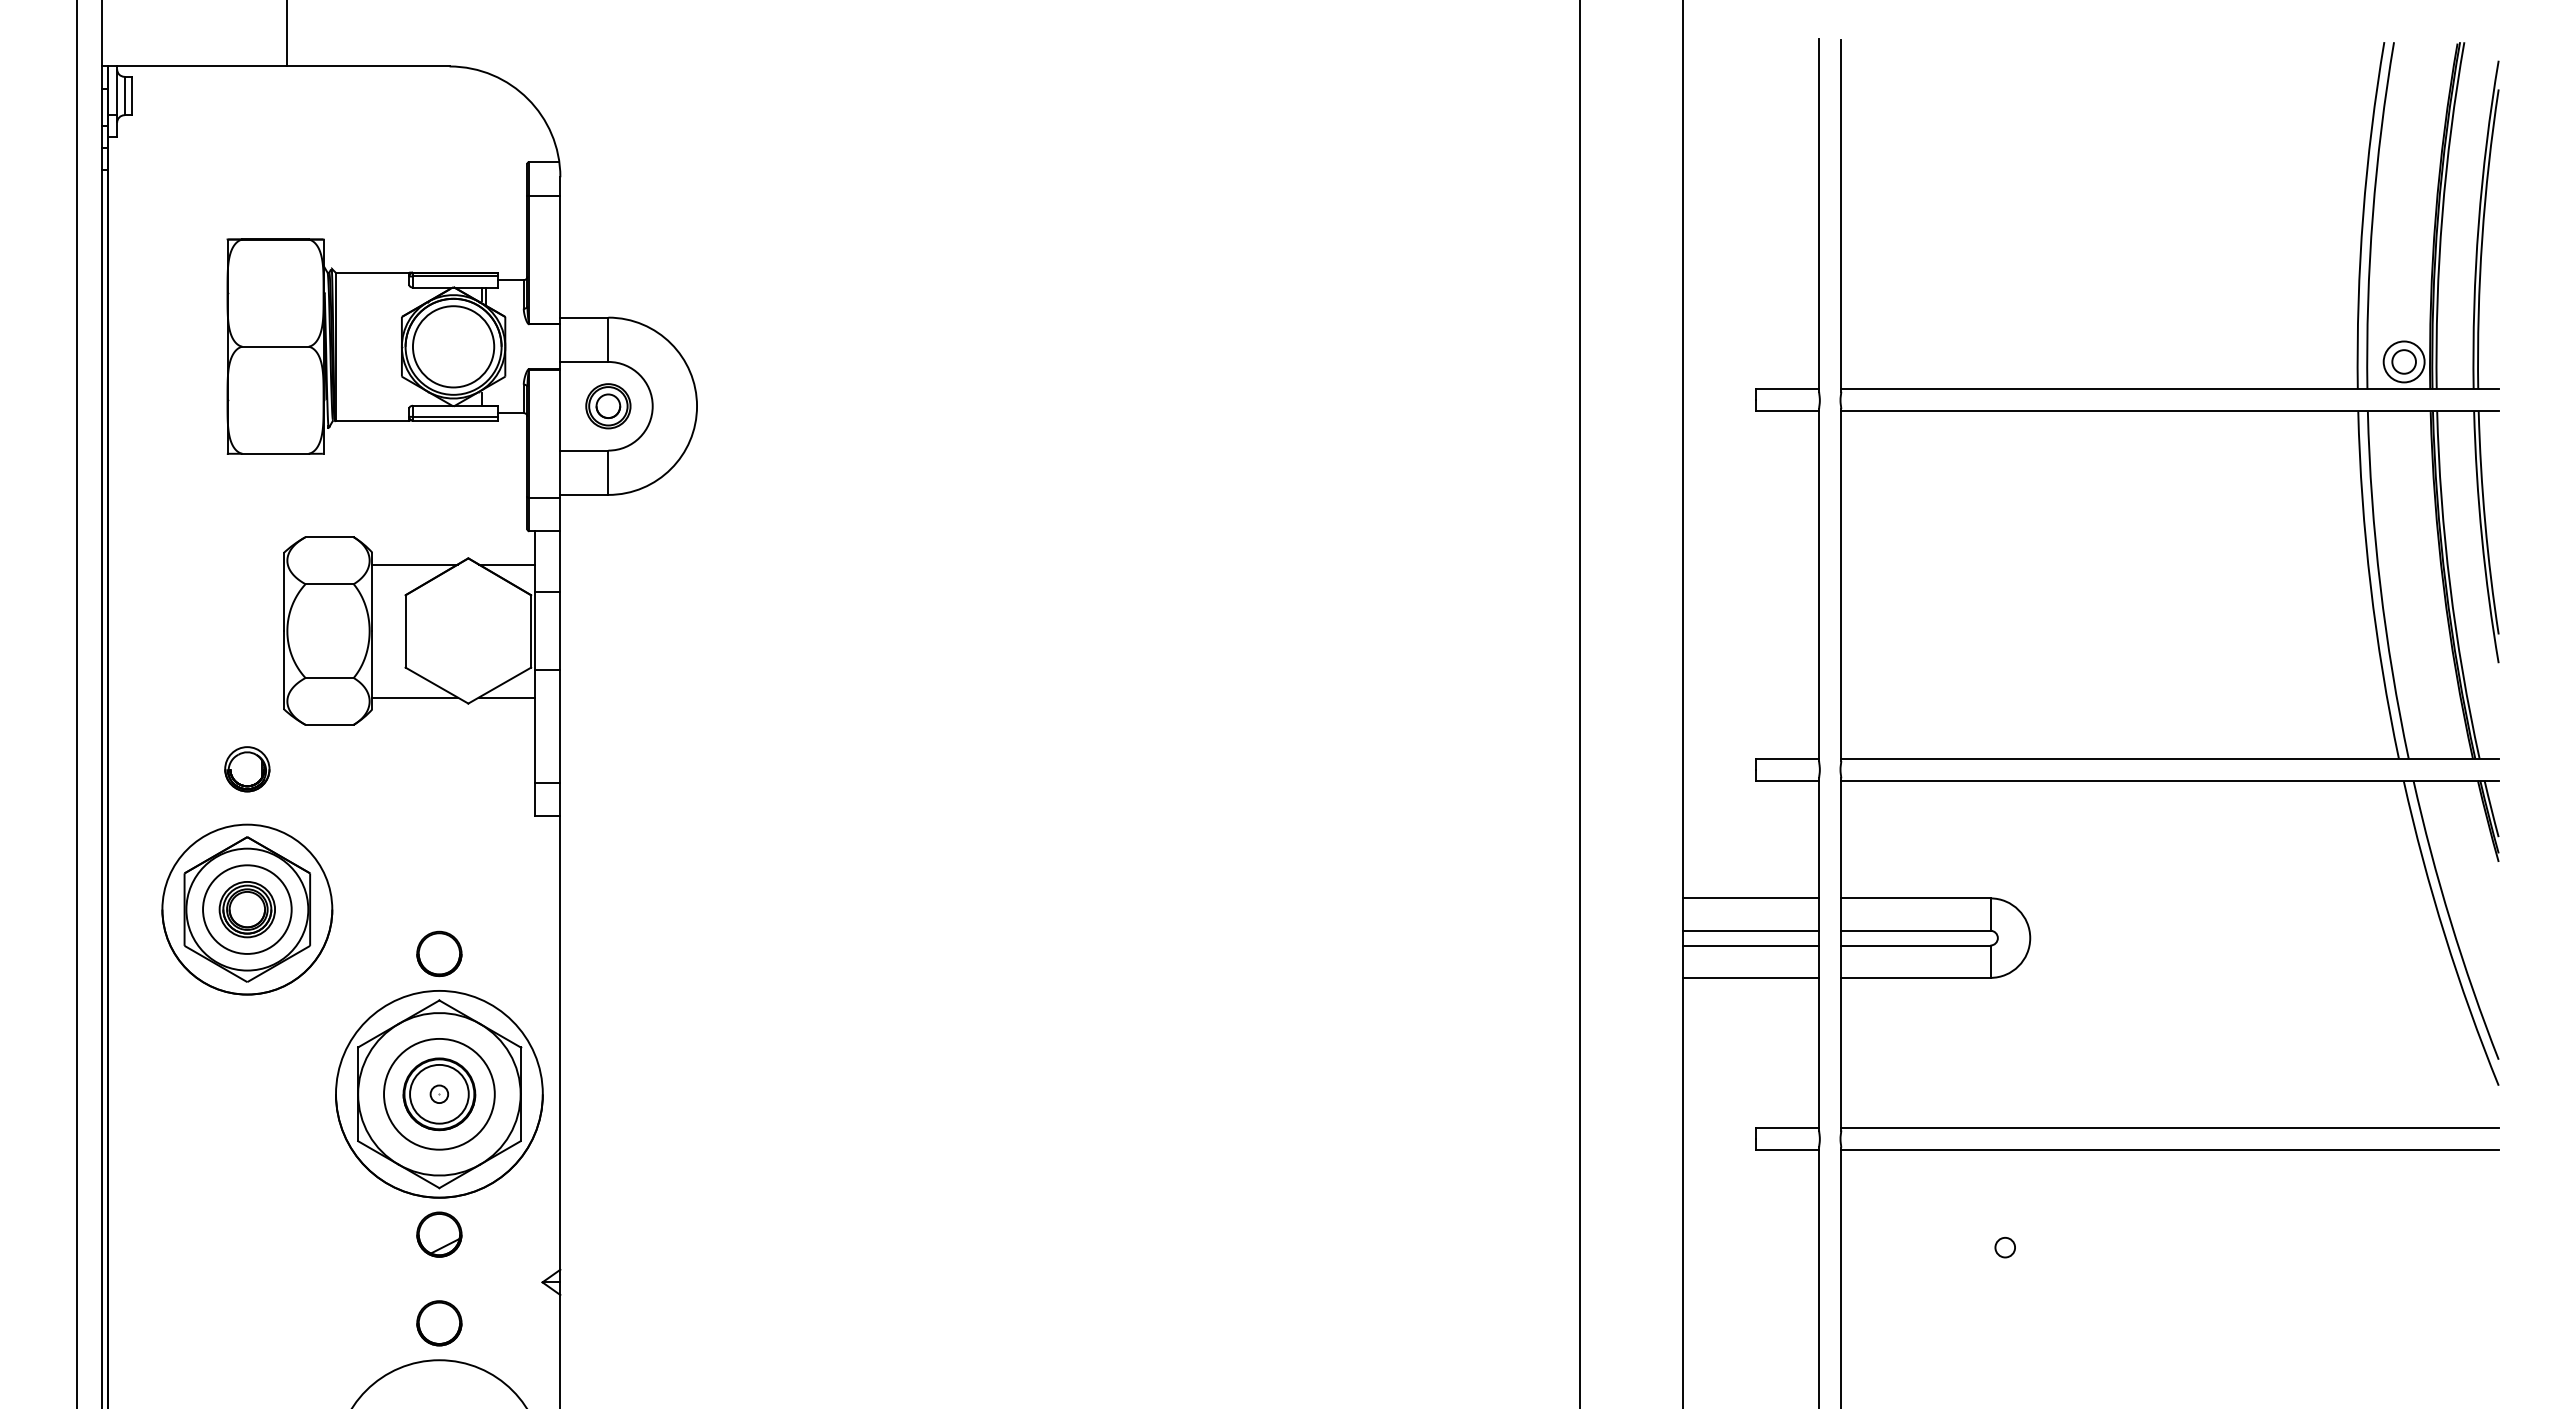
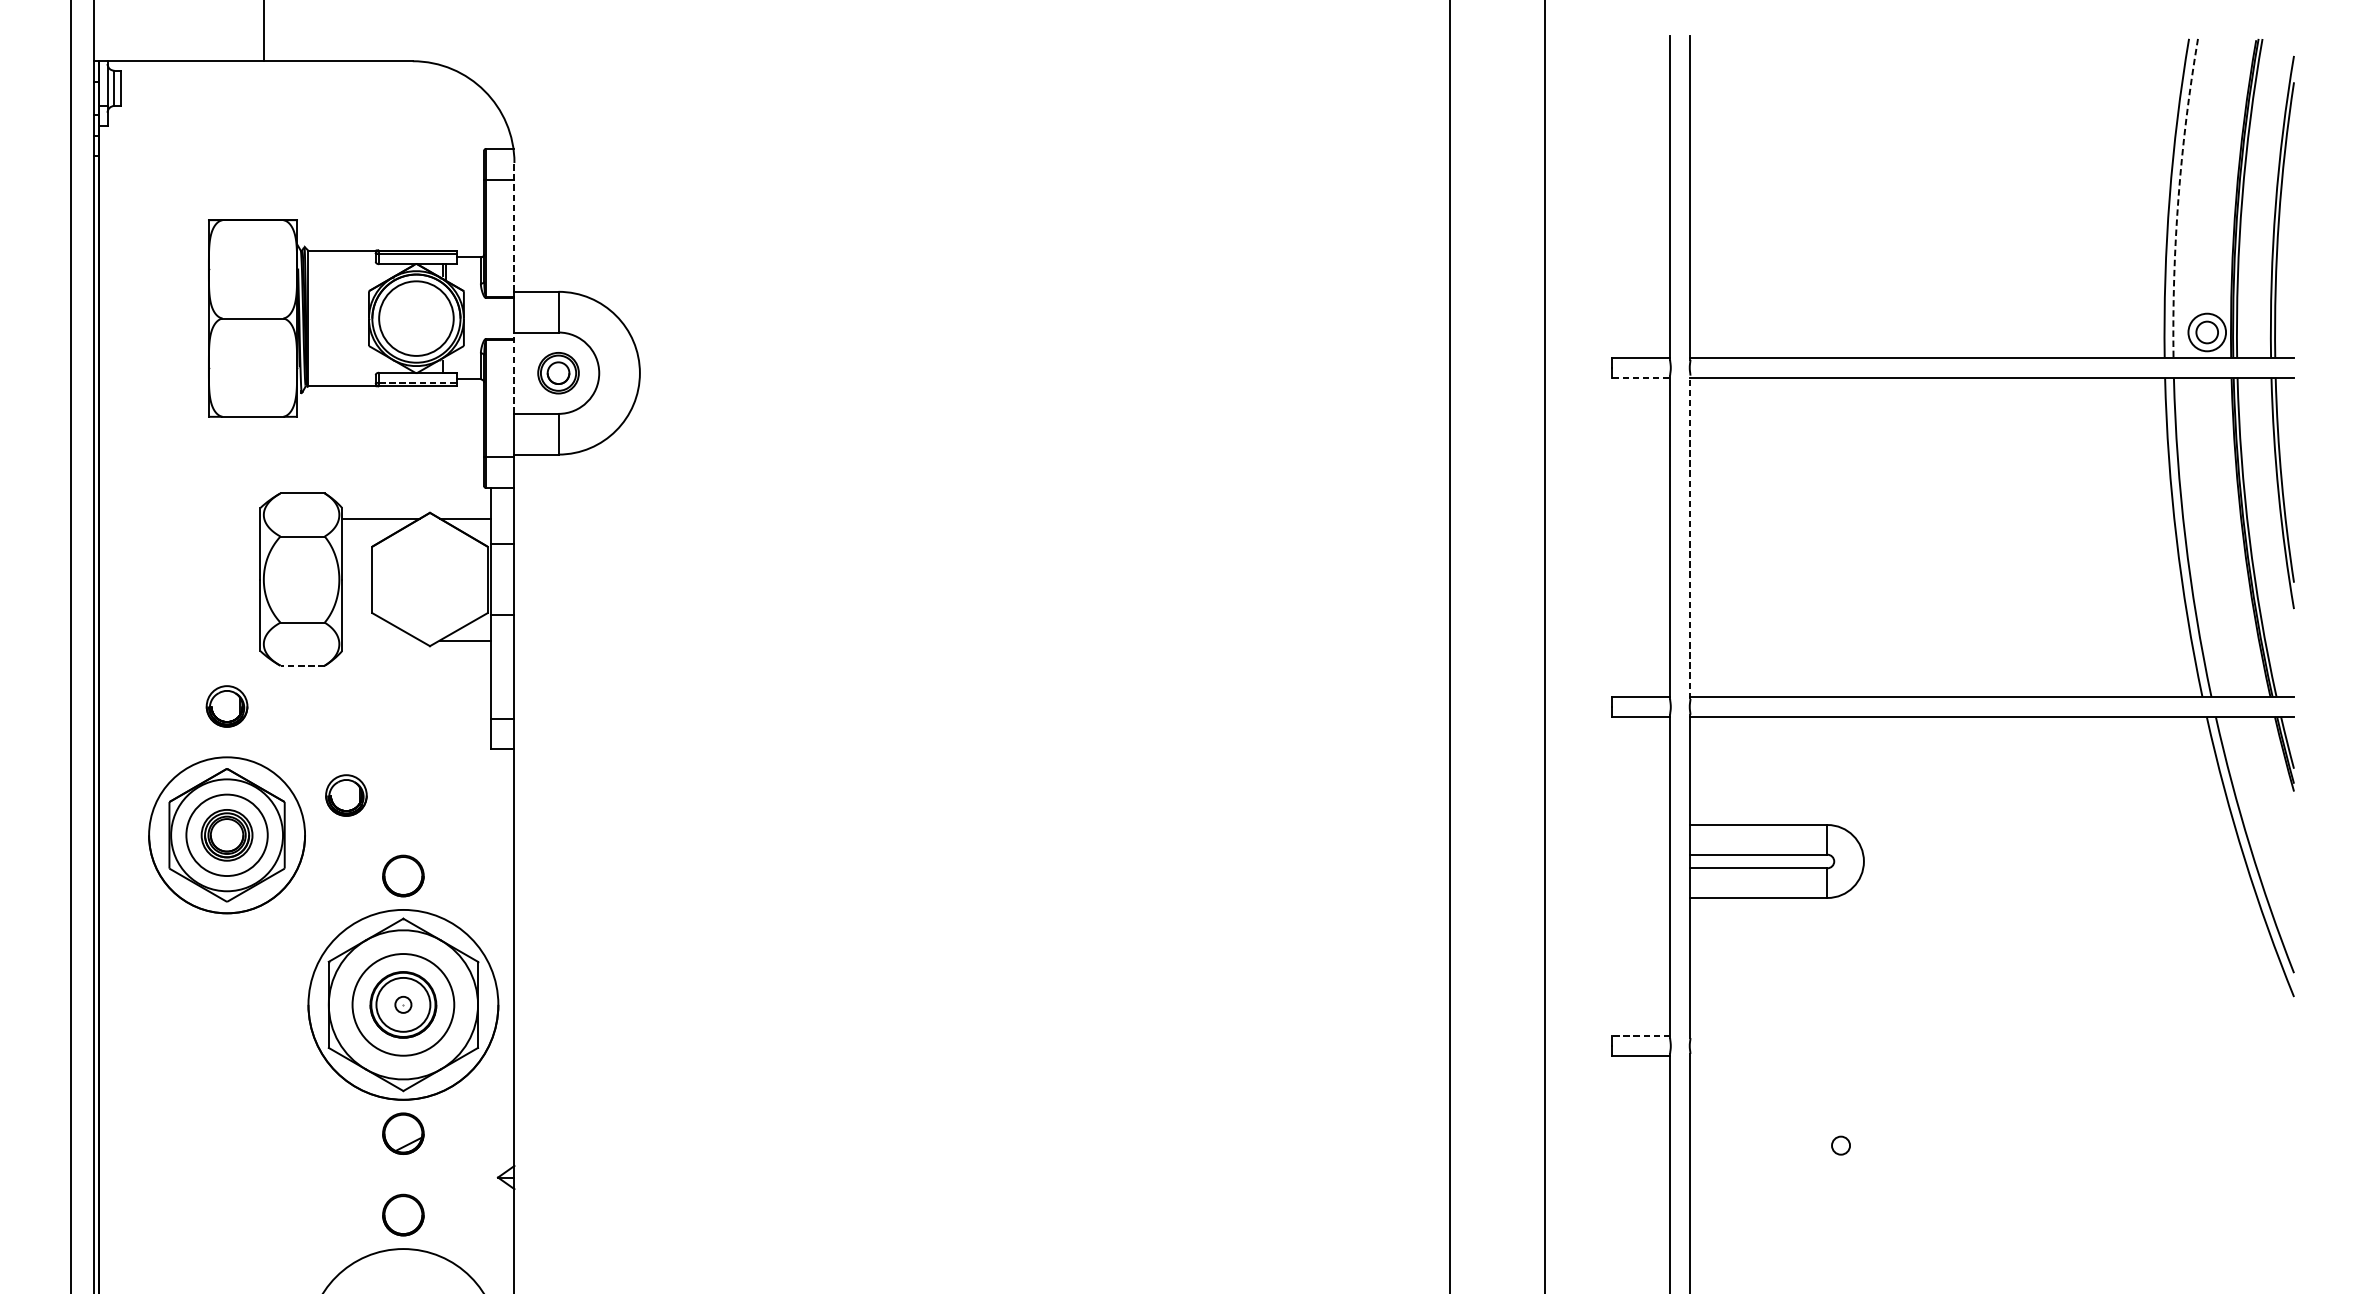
arc: (2372, 215) -> (2178, 198), solid -> dashed
line: (560, 246) -> (514, 226), solid -> dashed
line: (560, 405) -> (514, 372), solid -> dashed
line: (1788, 411) -> (1642, 377), solid -> dashed
line: (455, 416) -> (418, 382), solid -> dashed
line: (1841, 584) -> (1690, 536), solid -> dashed
line: (414, 697) -> (380, 640), removed
line: (329, 724) -> (302, 665), solid -> dashed
part: (377, 866) -> (346, 795), added
line: (1751, 898) -> (1608, 825), removed
line: (1751, 930) -> (1608, 854), removed
line: (1751, 945) -> (1608, 868), removed
line: (1751, 977) -> (1608, 897), removed
line: (1787, 1127) -> (1641, 1035), solid -> dashed
line: (2169, 1127) -> (1991, 1035), removed
line: (2169, 1150) -> (1991, 1056), removed

